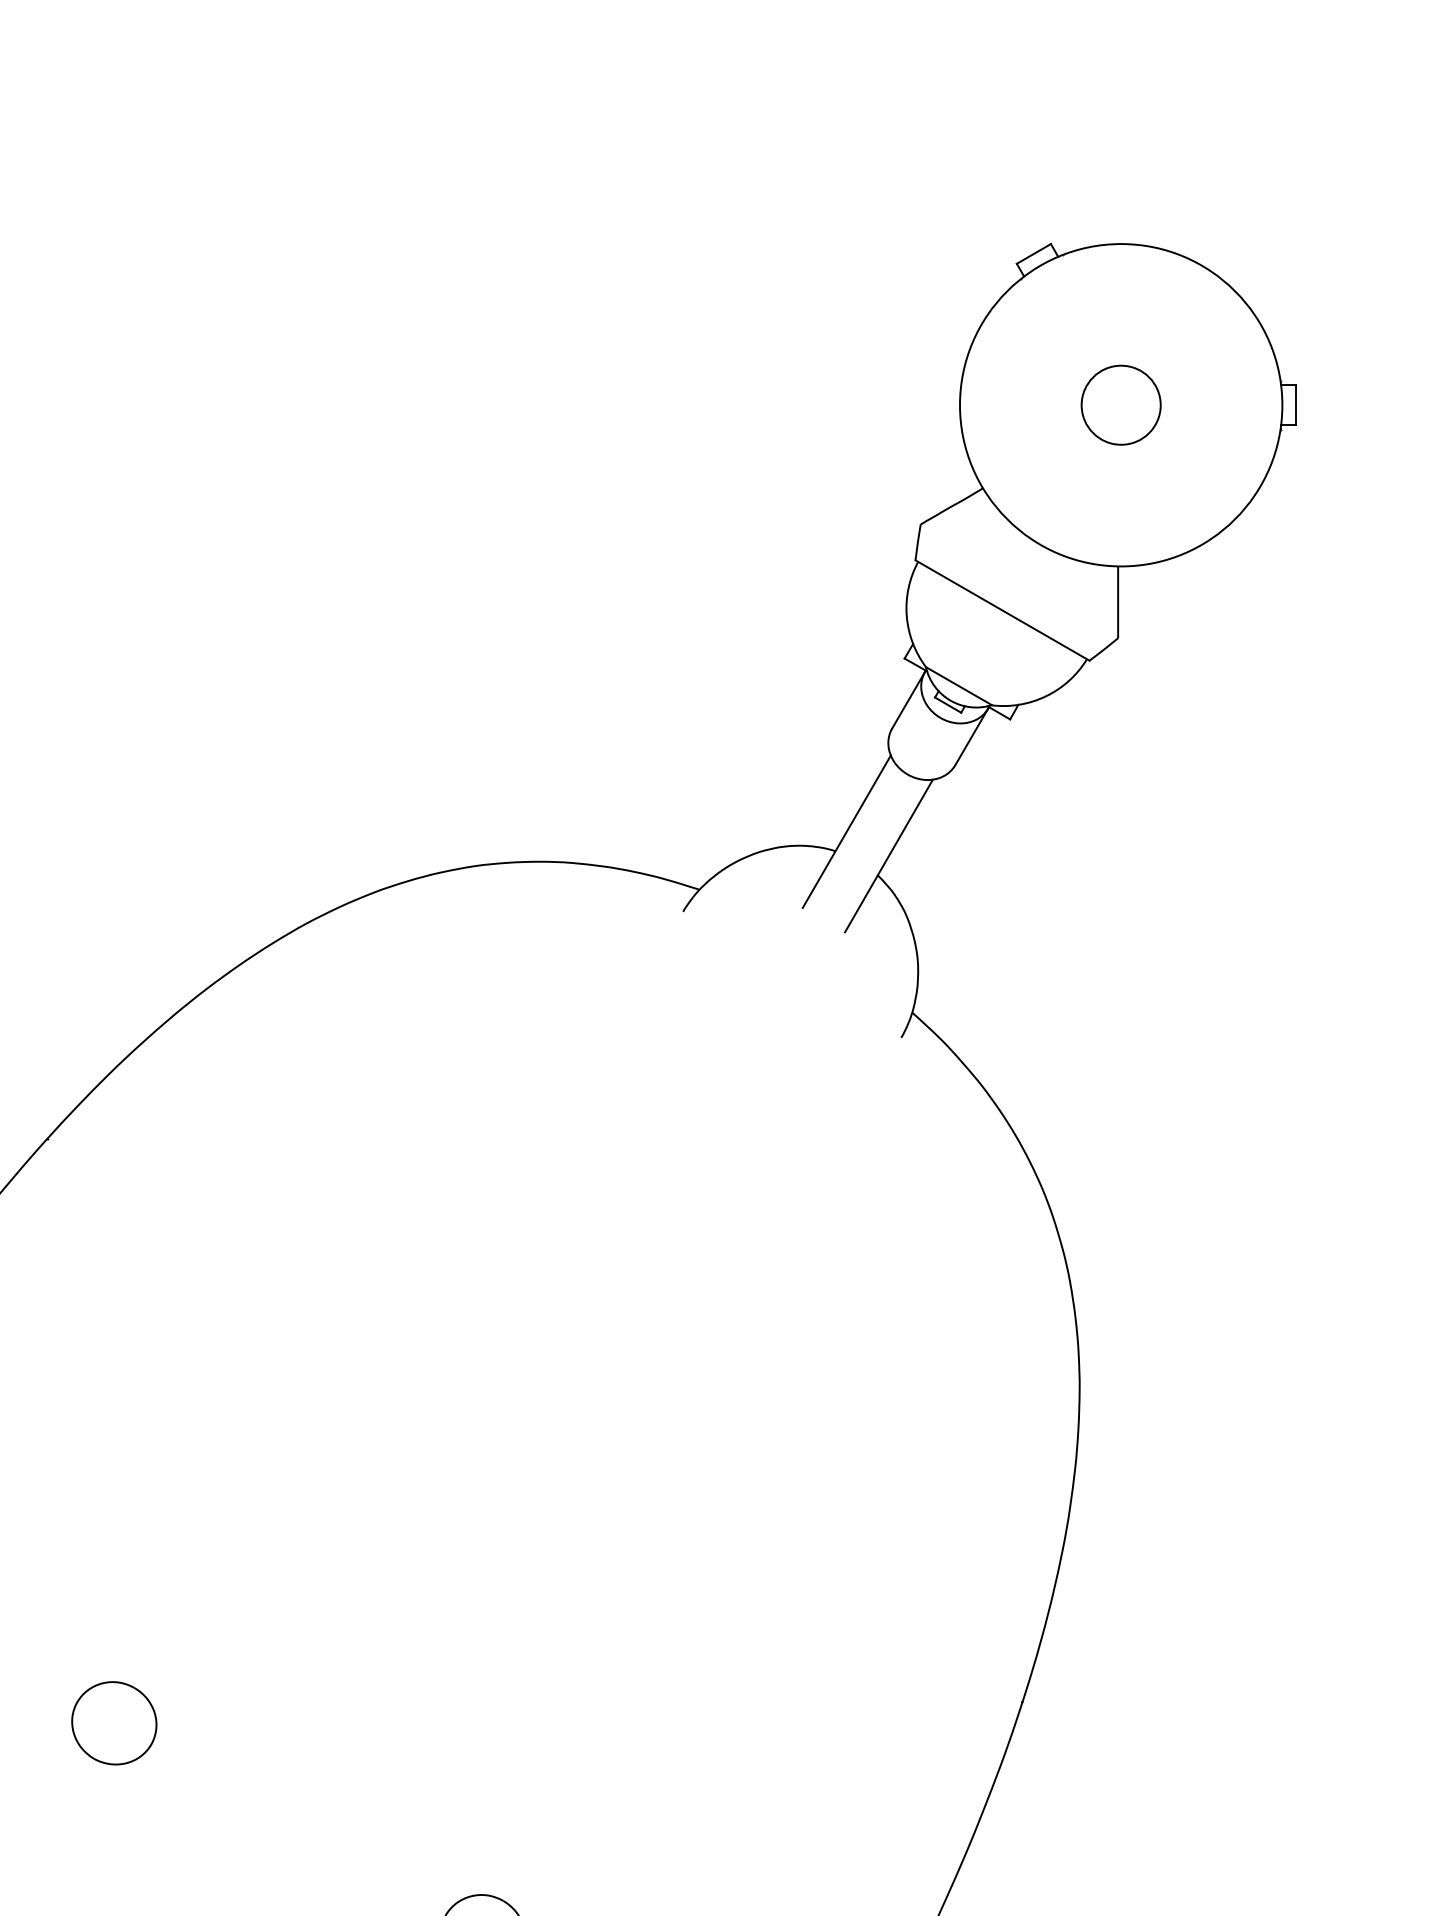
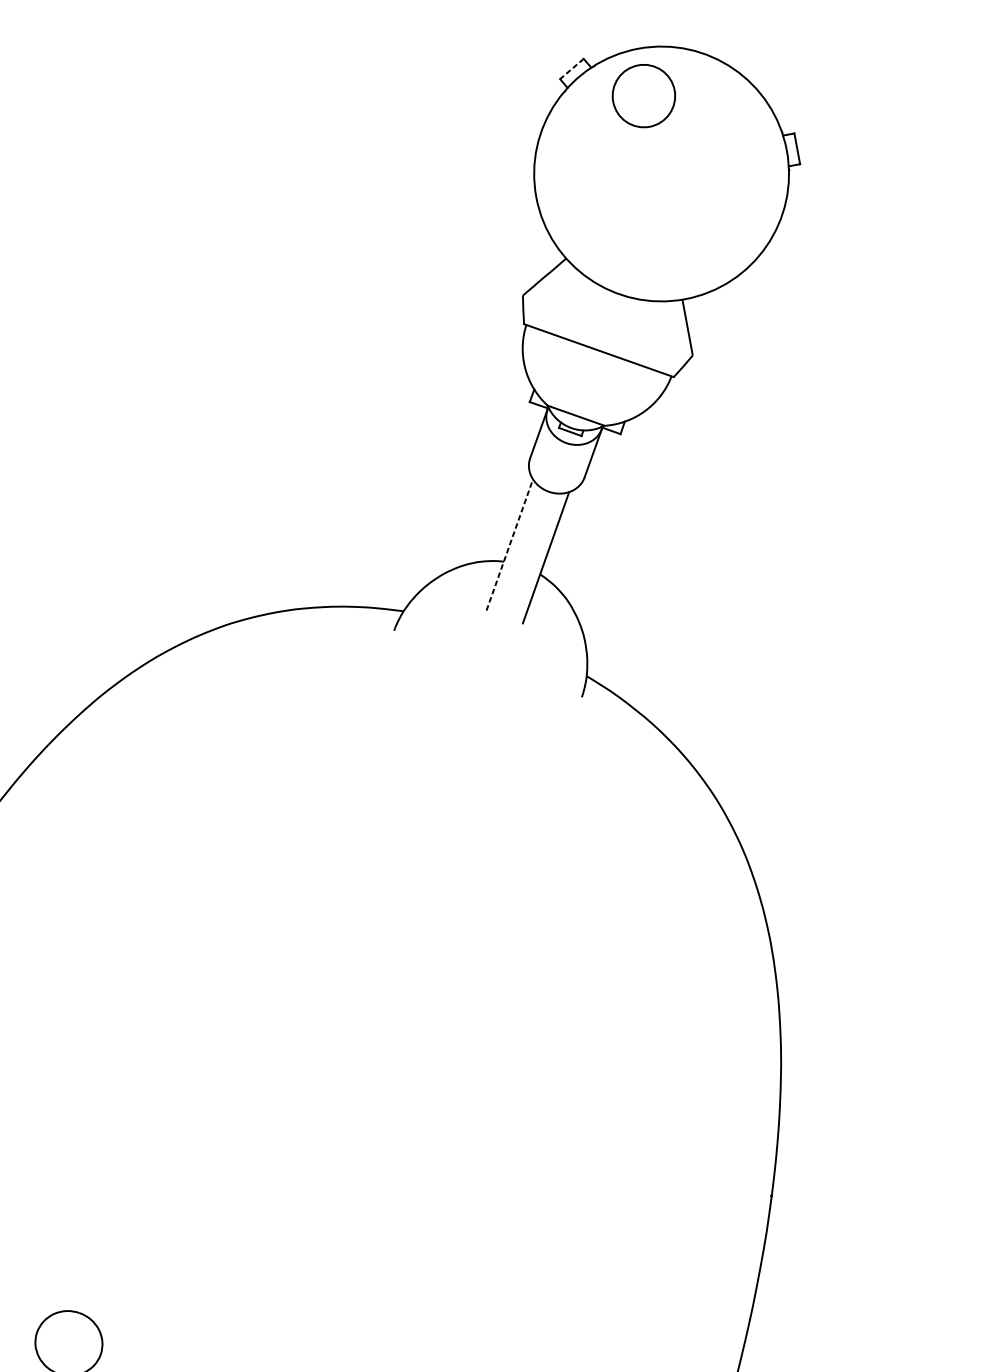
line: (1033, 253) -> (571, 68), solid -> dashed
circle: (1120, 404) -> (643, 95), moved
line: (847, 831) -> (510, 544), solid -> dashed

